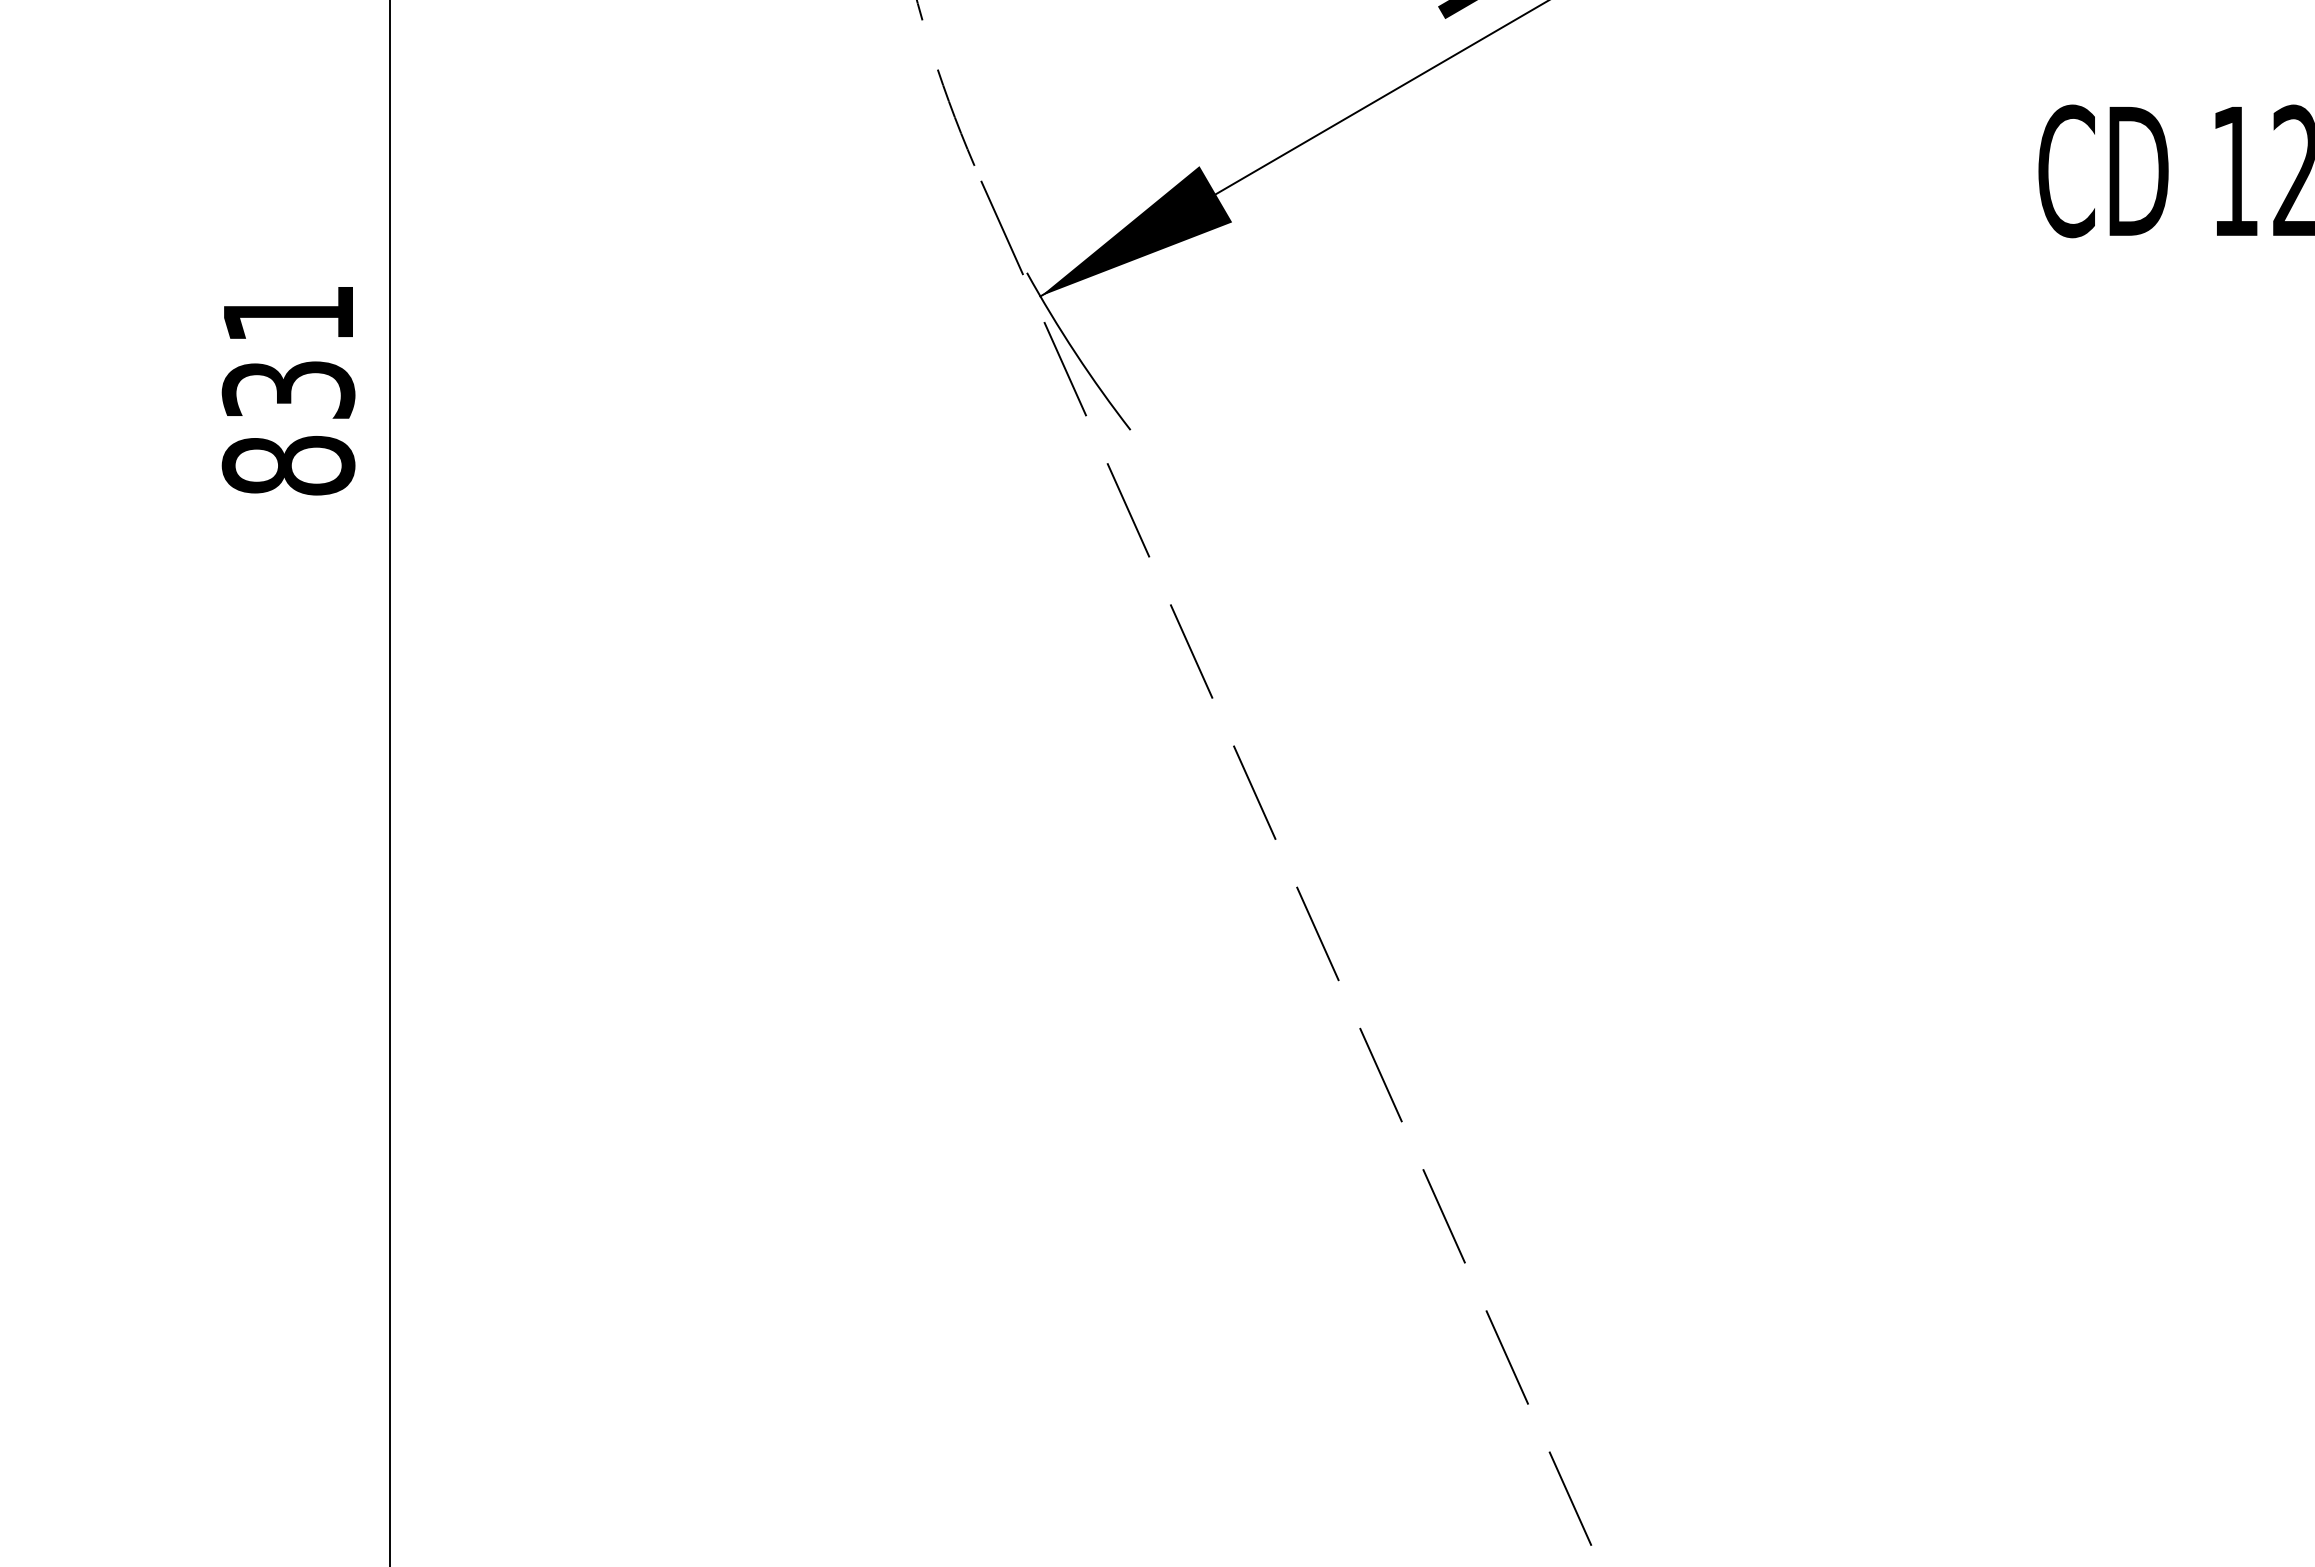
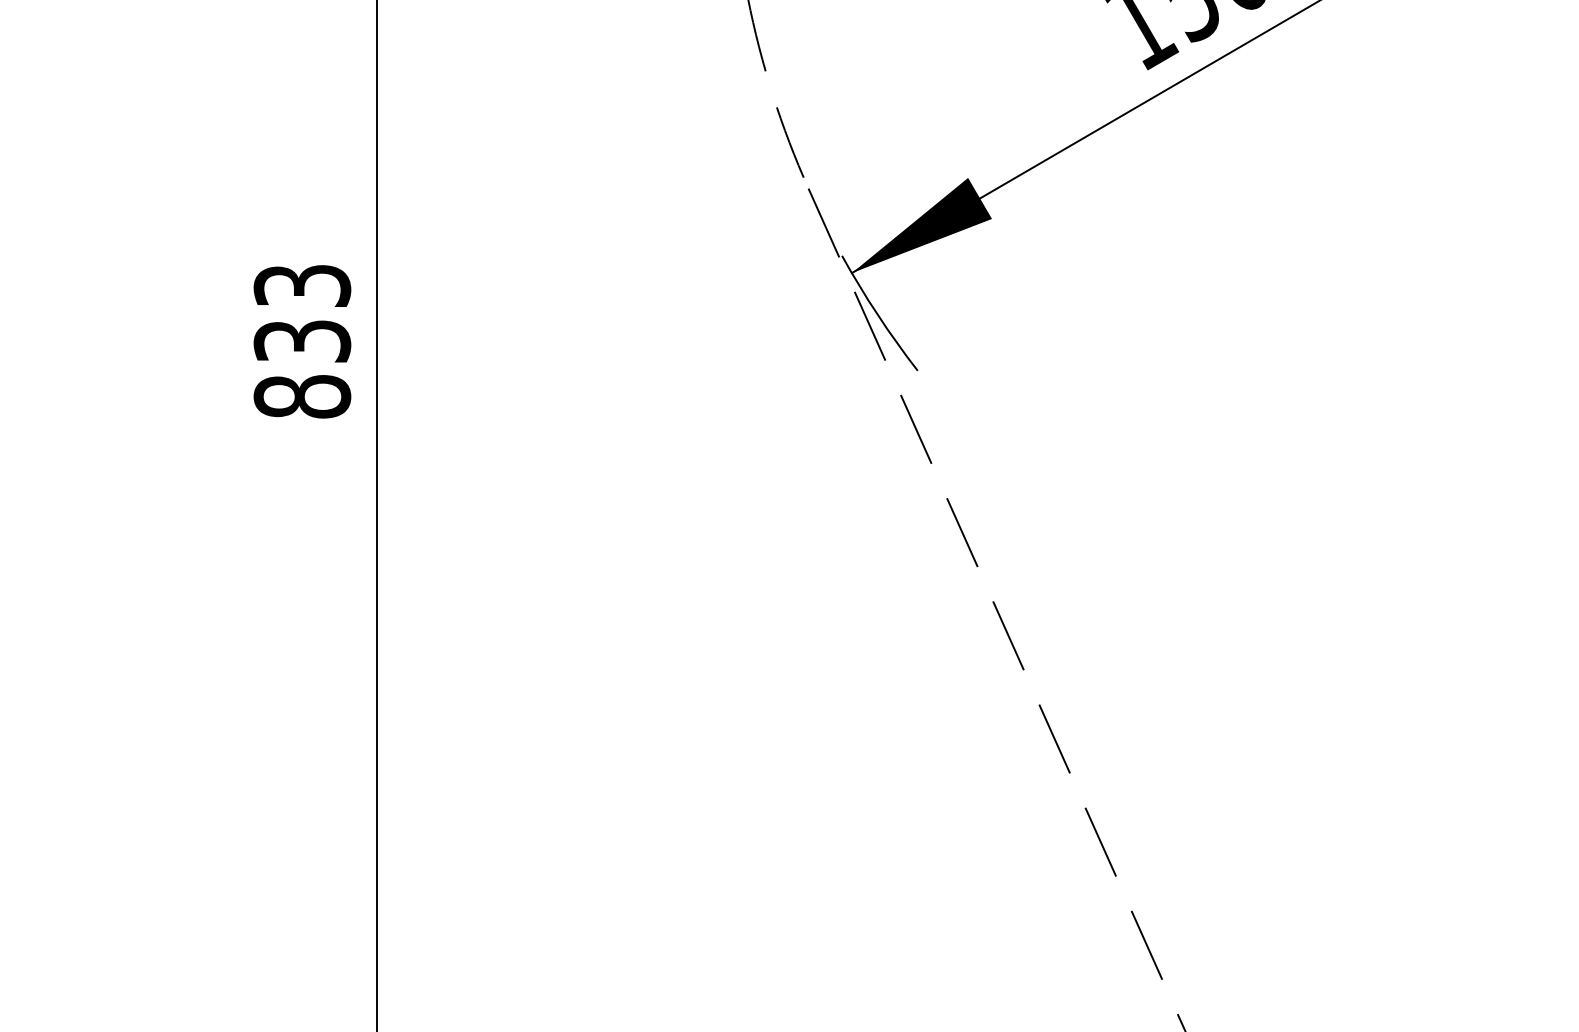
text: (288, 313) -> (302, 285), 831 -> 833

